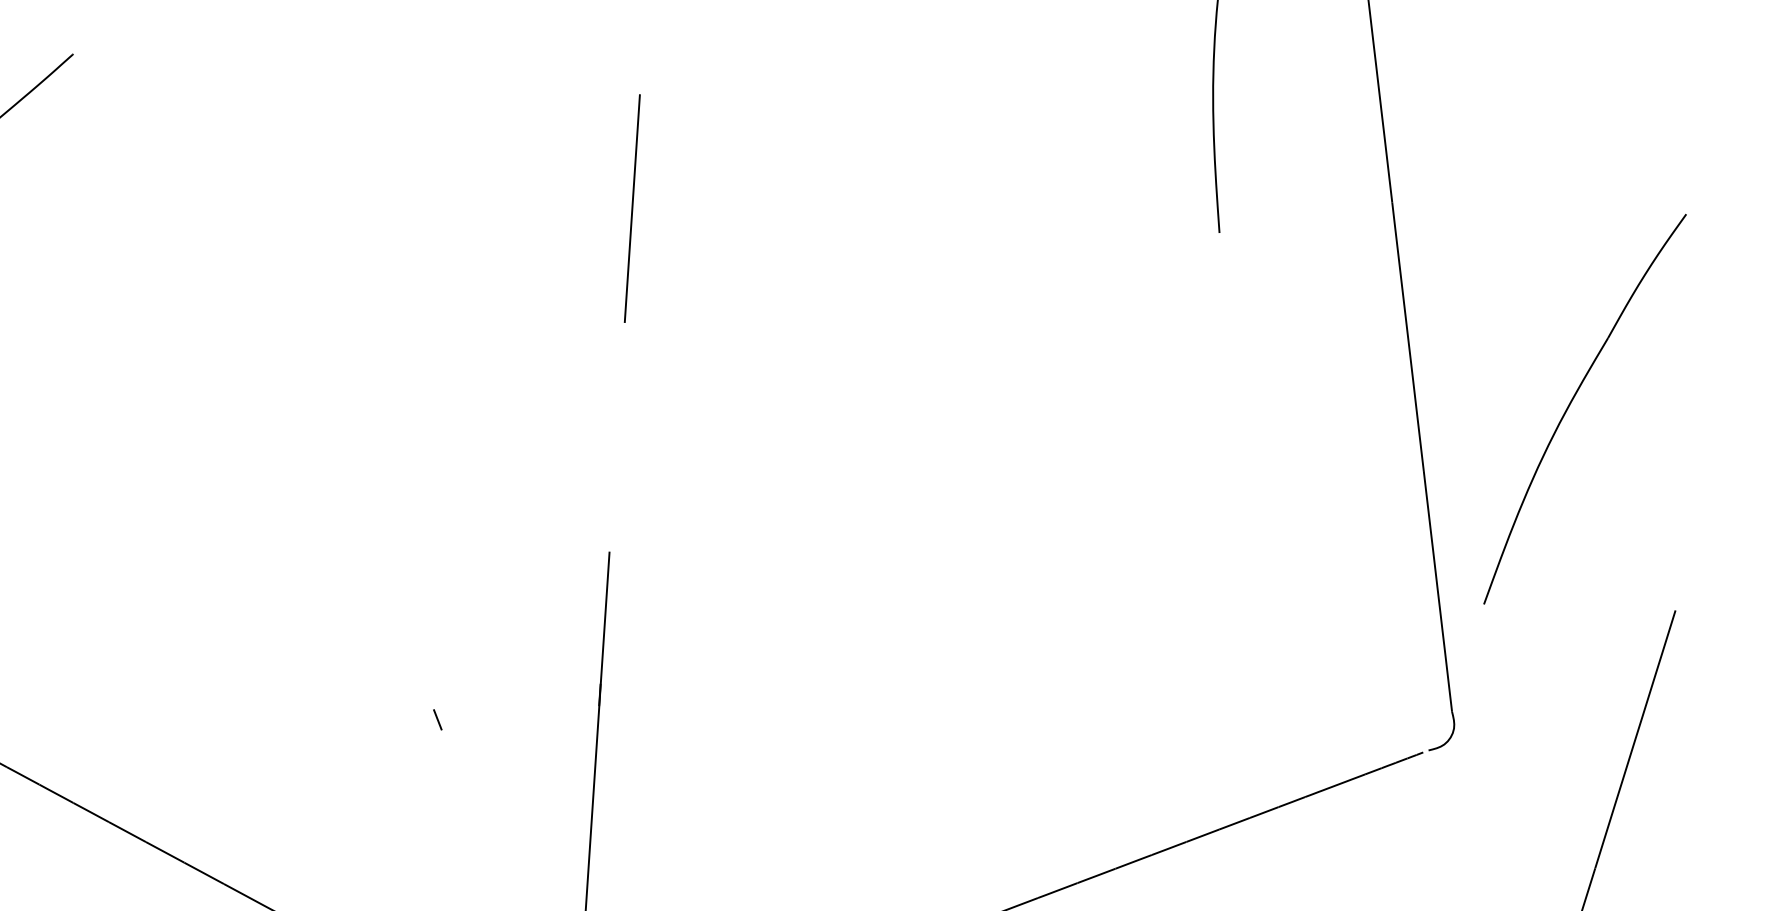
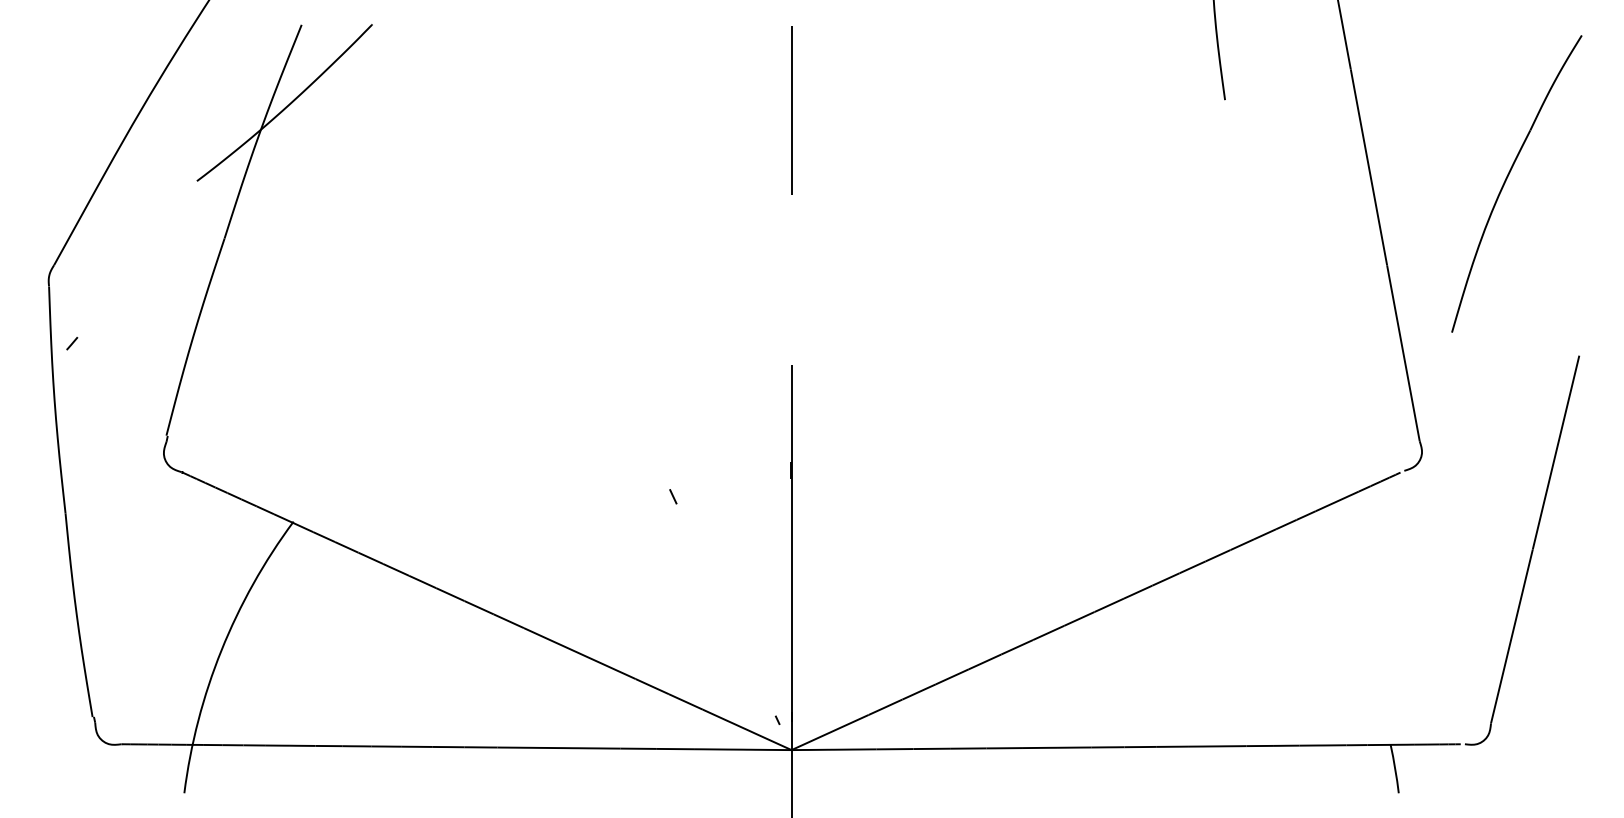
part: (1572, 402) -> (1507, 179), moved

